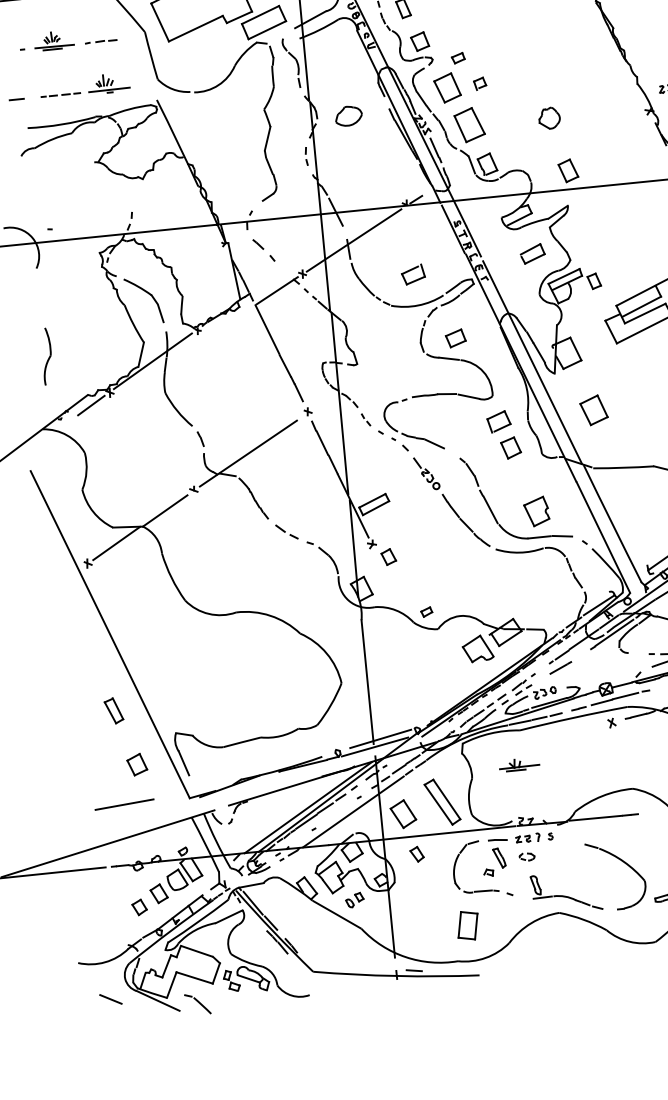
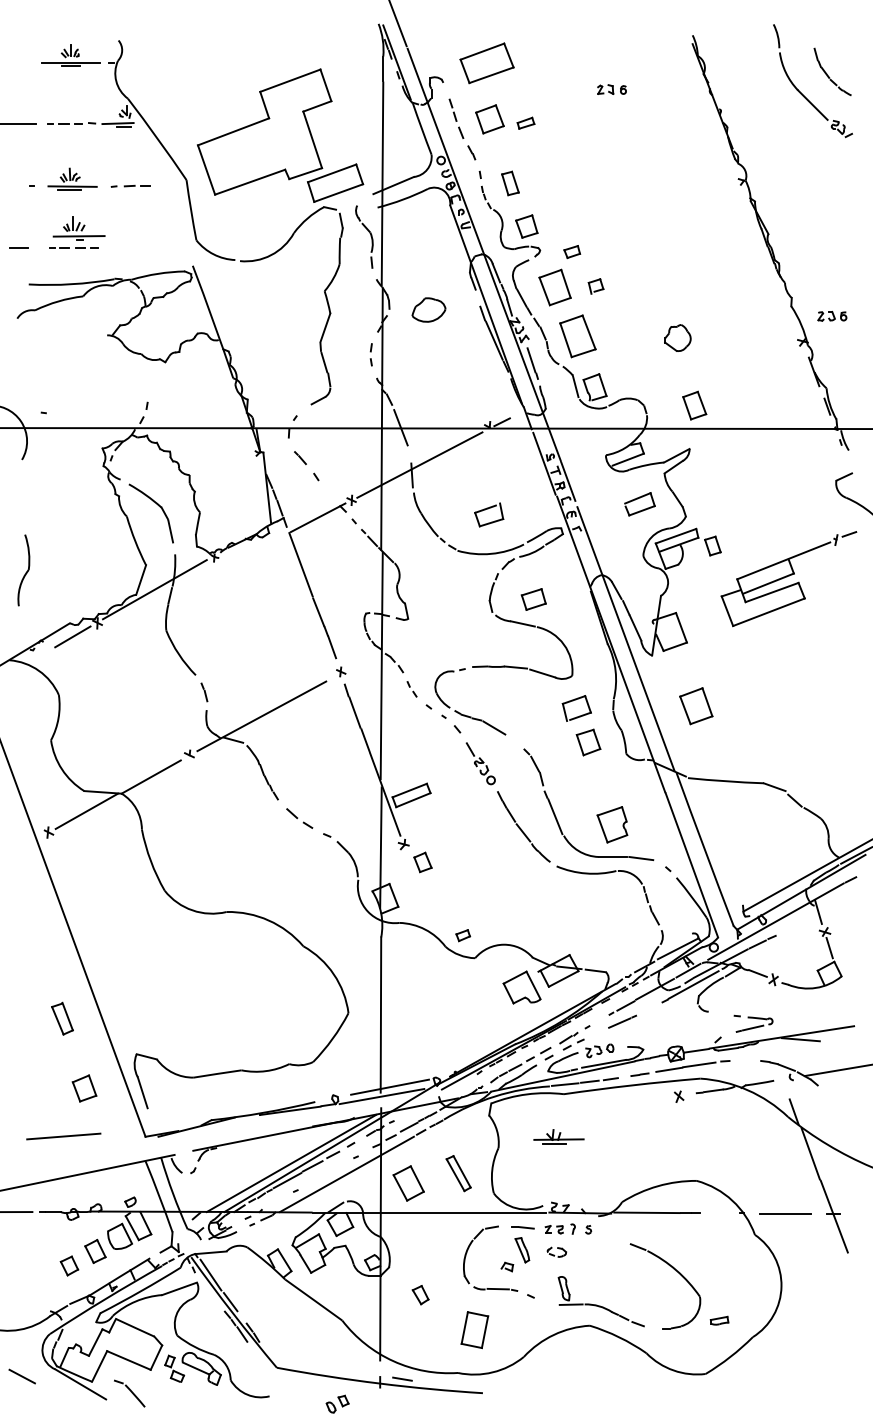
part: (108, 83) -> (78, 228), moved
part: (442, 802) -> (458, 1173), size x0.6
part: (417, 854) -> (420, 1295), moved
part: (354, 899) -> (337, 1403), moved

